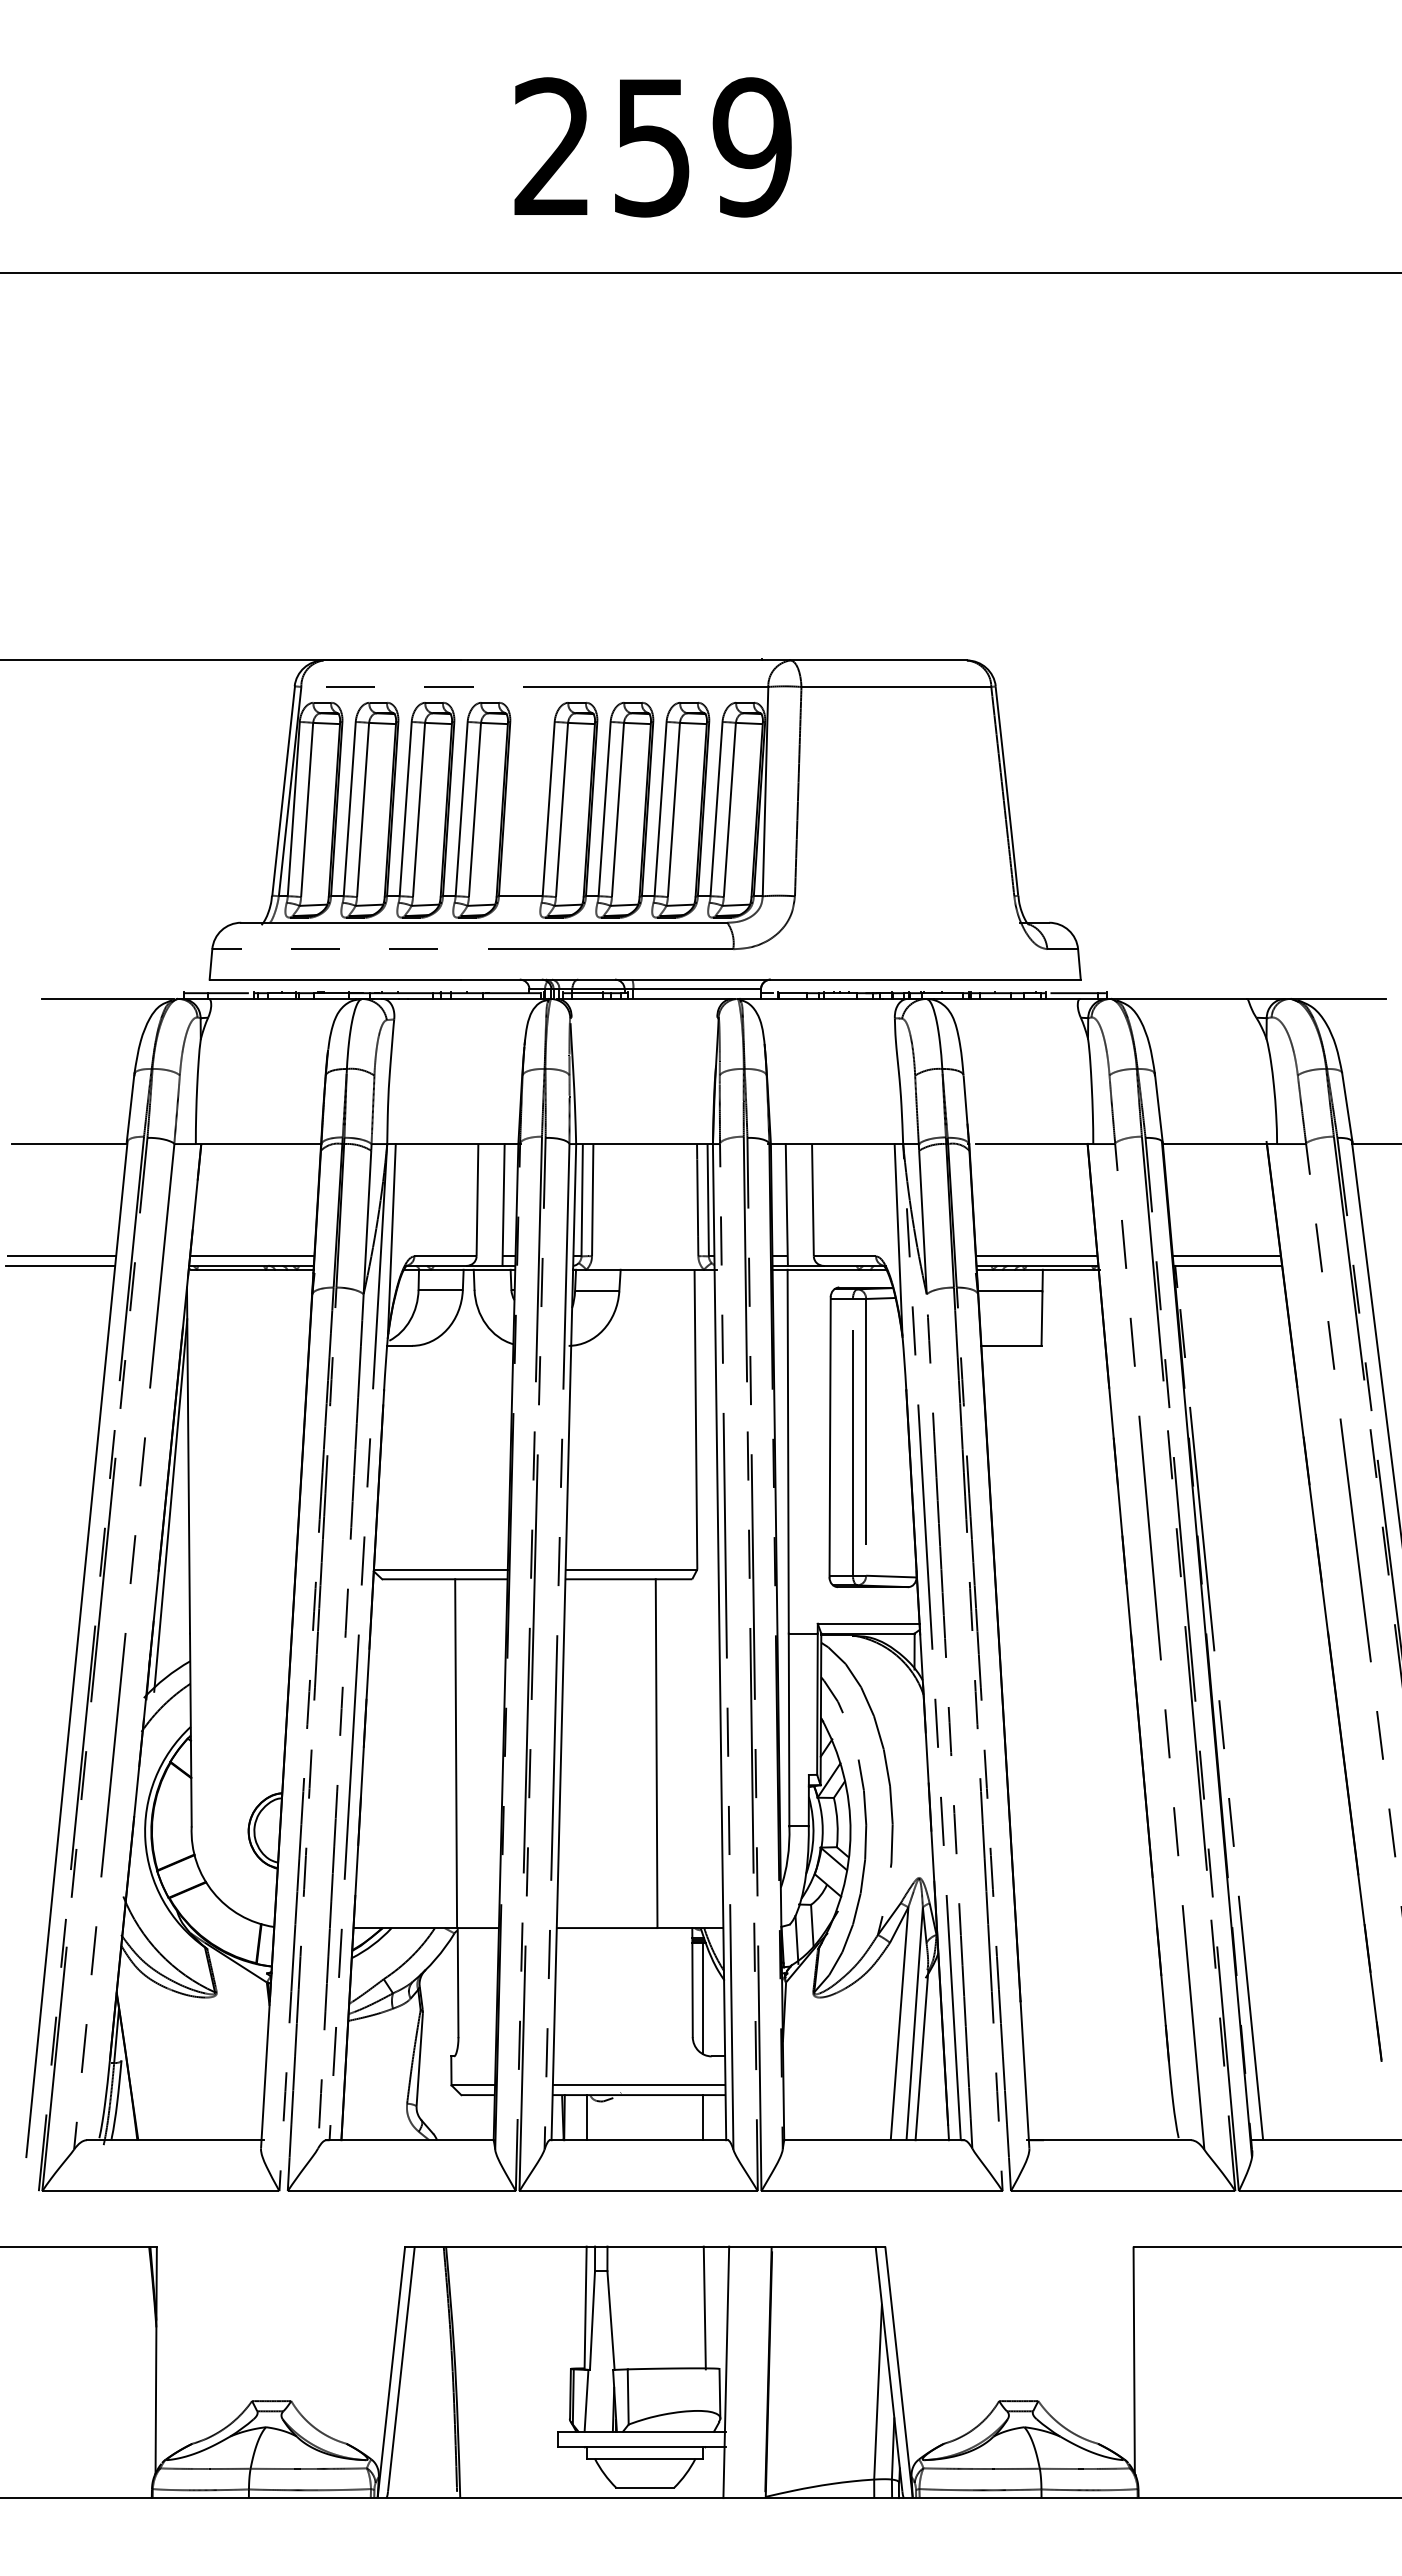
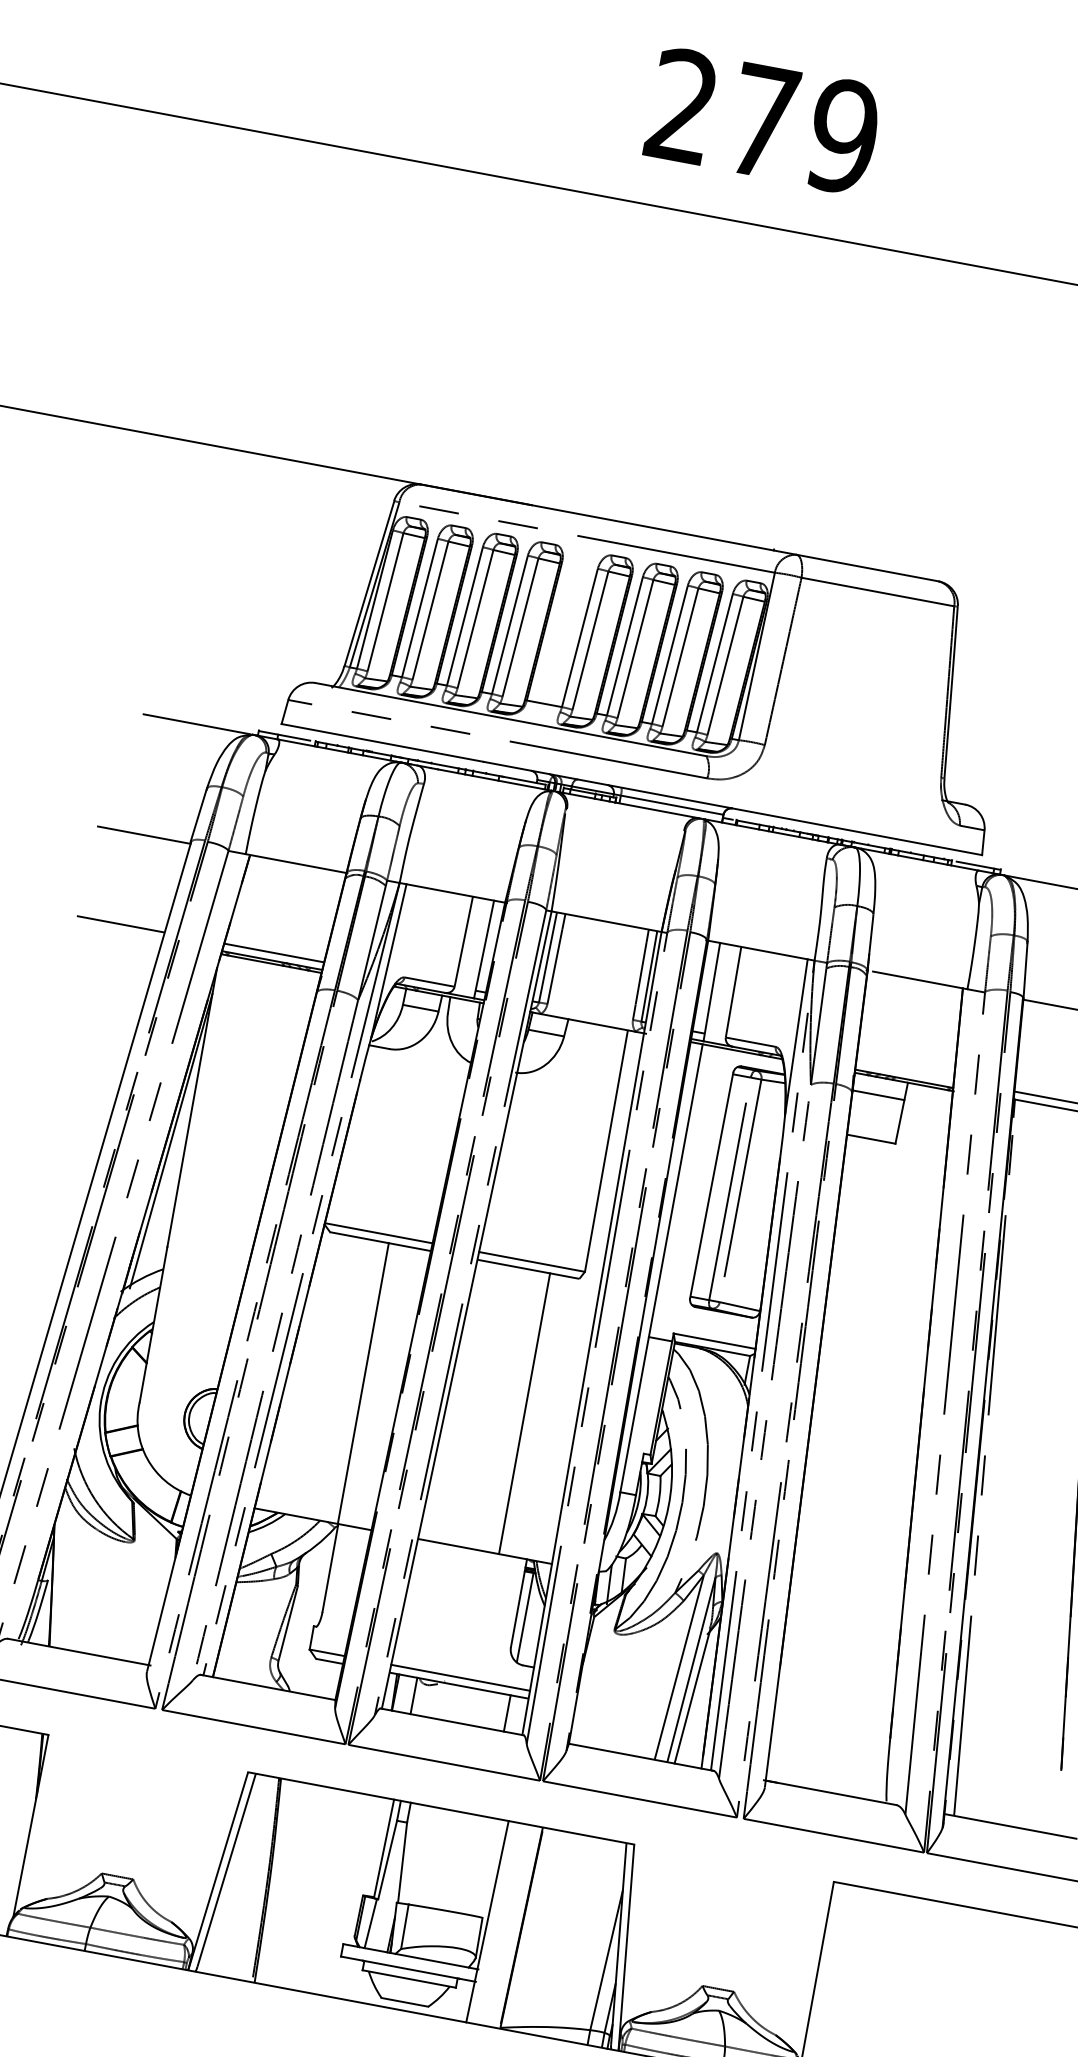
text: (652, 148) -> (762, 122), 259 -> 279
line: (1036, 1256) -> (904, 1071), removed
line: (60, 1265) -> (118, 931), removed
line: (704, 2307) -> (479, 1866), removed

